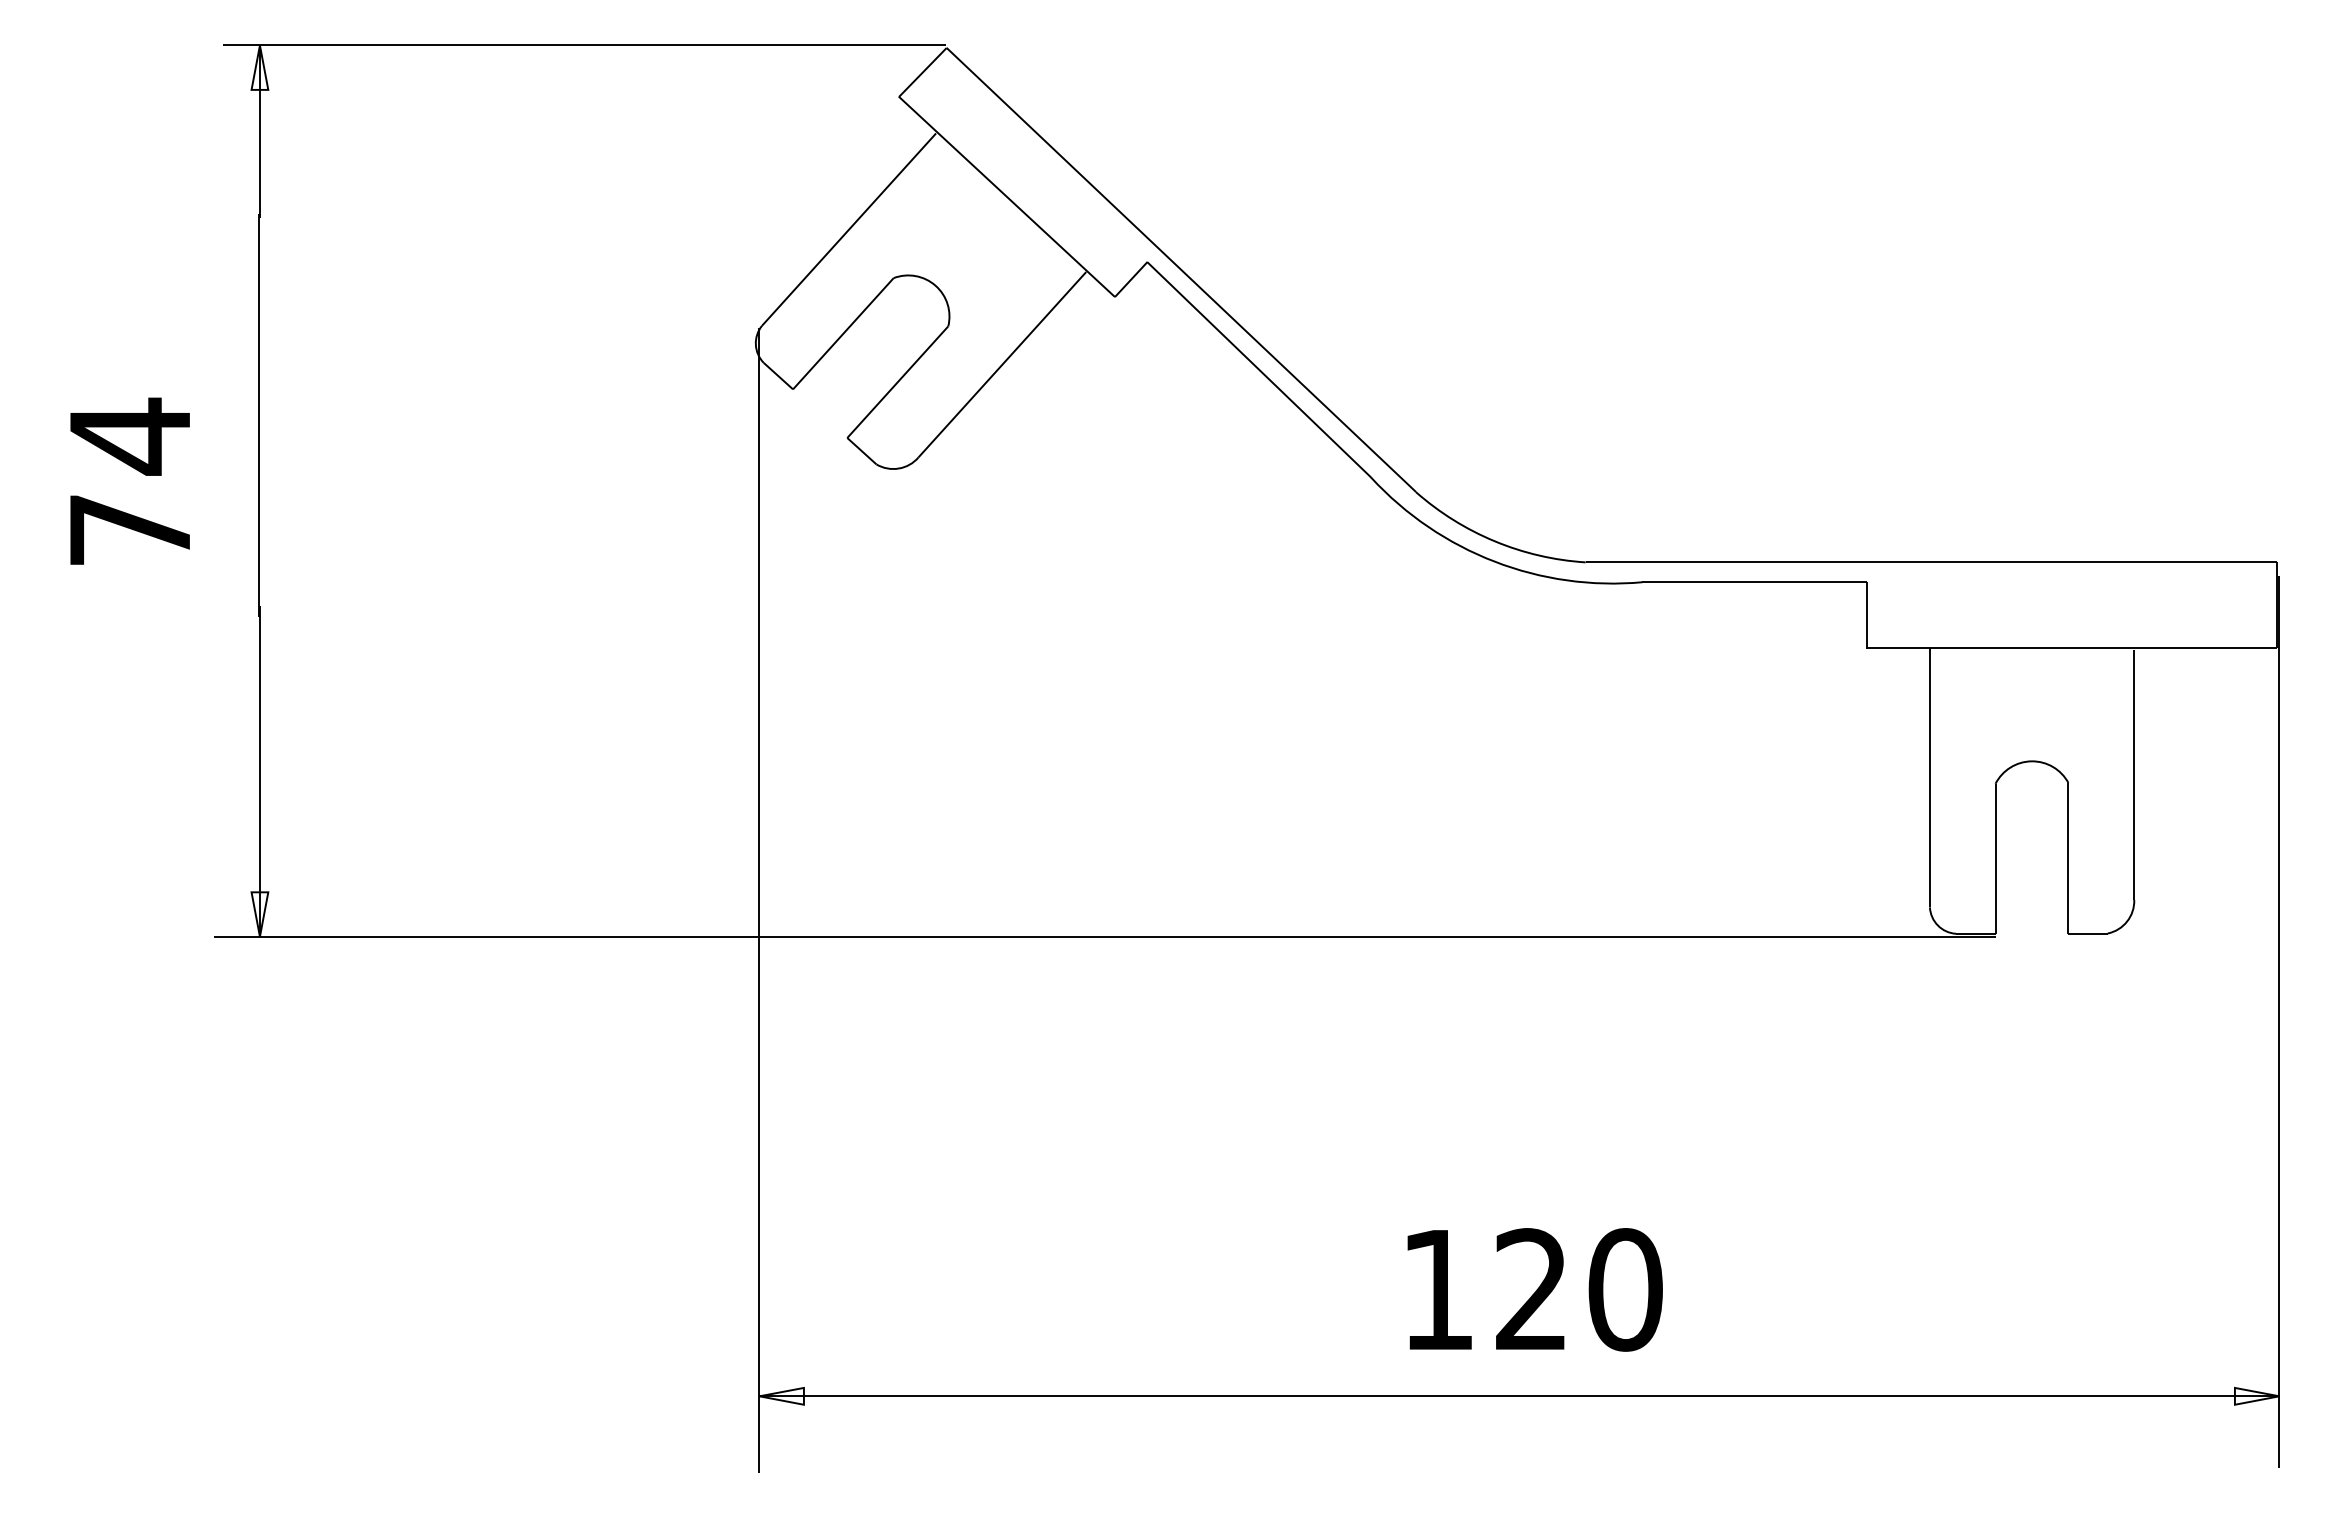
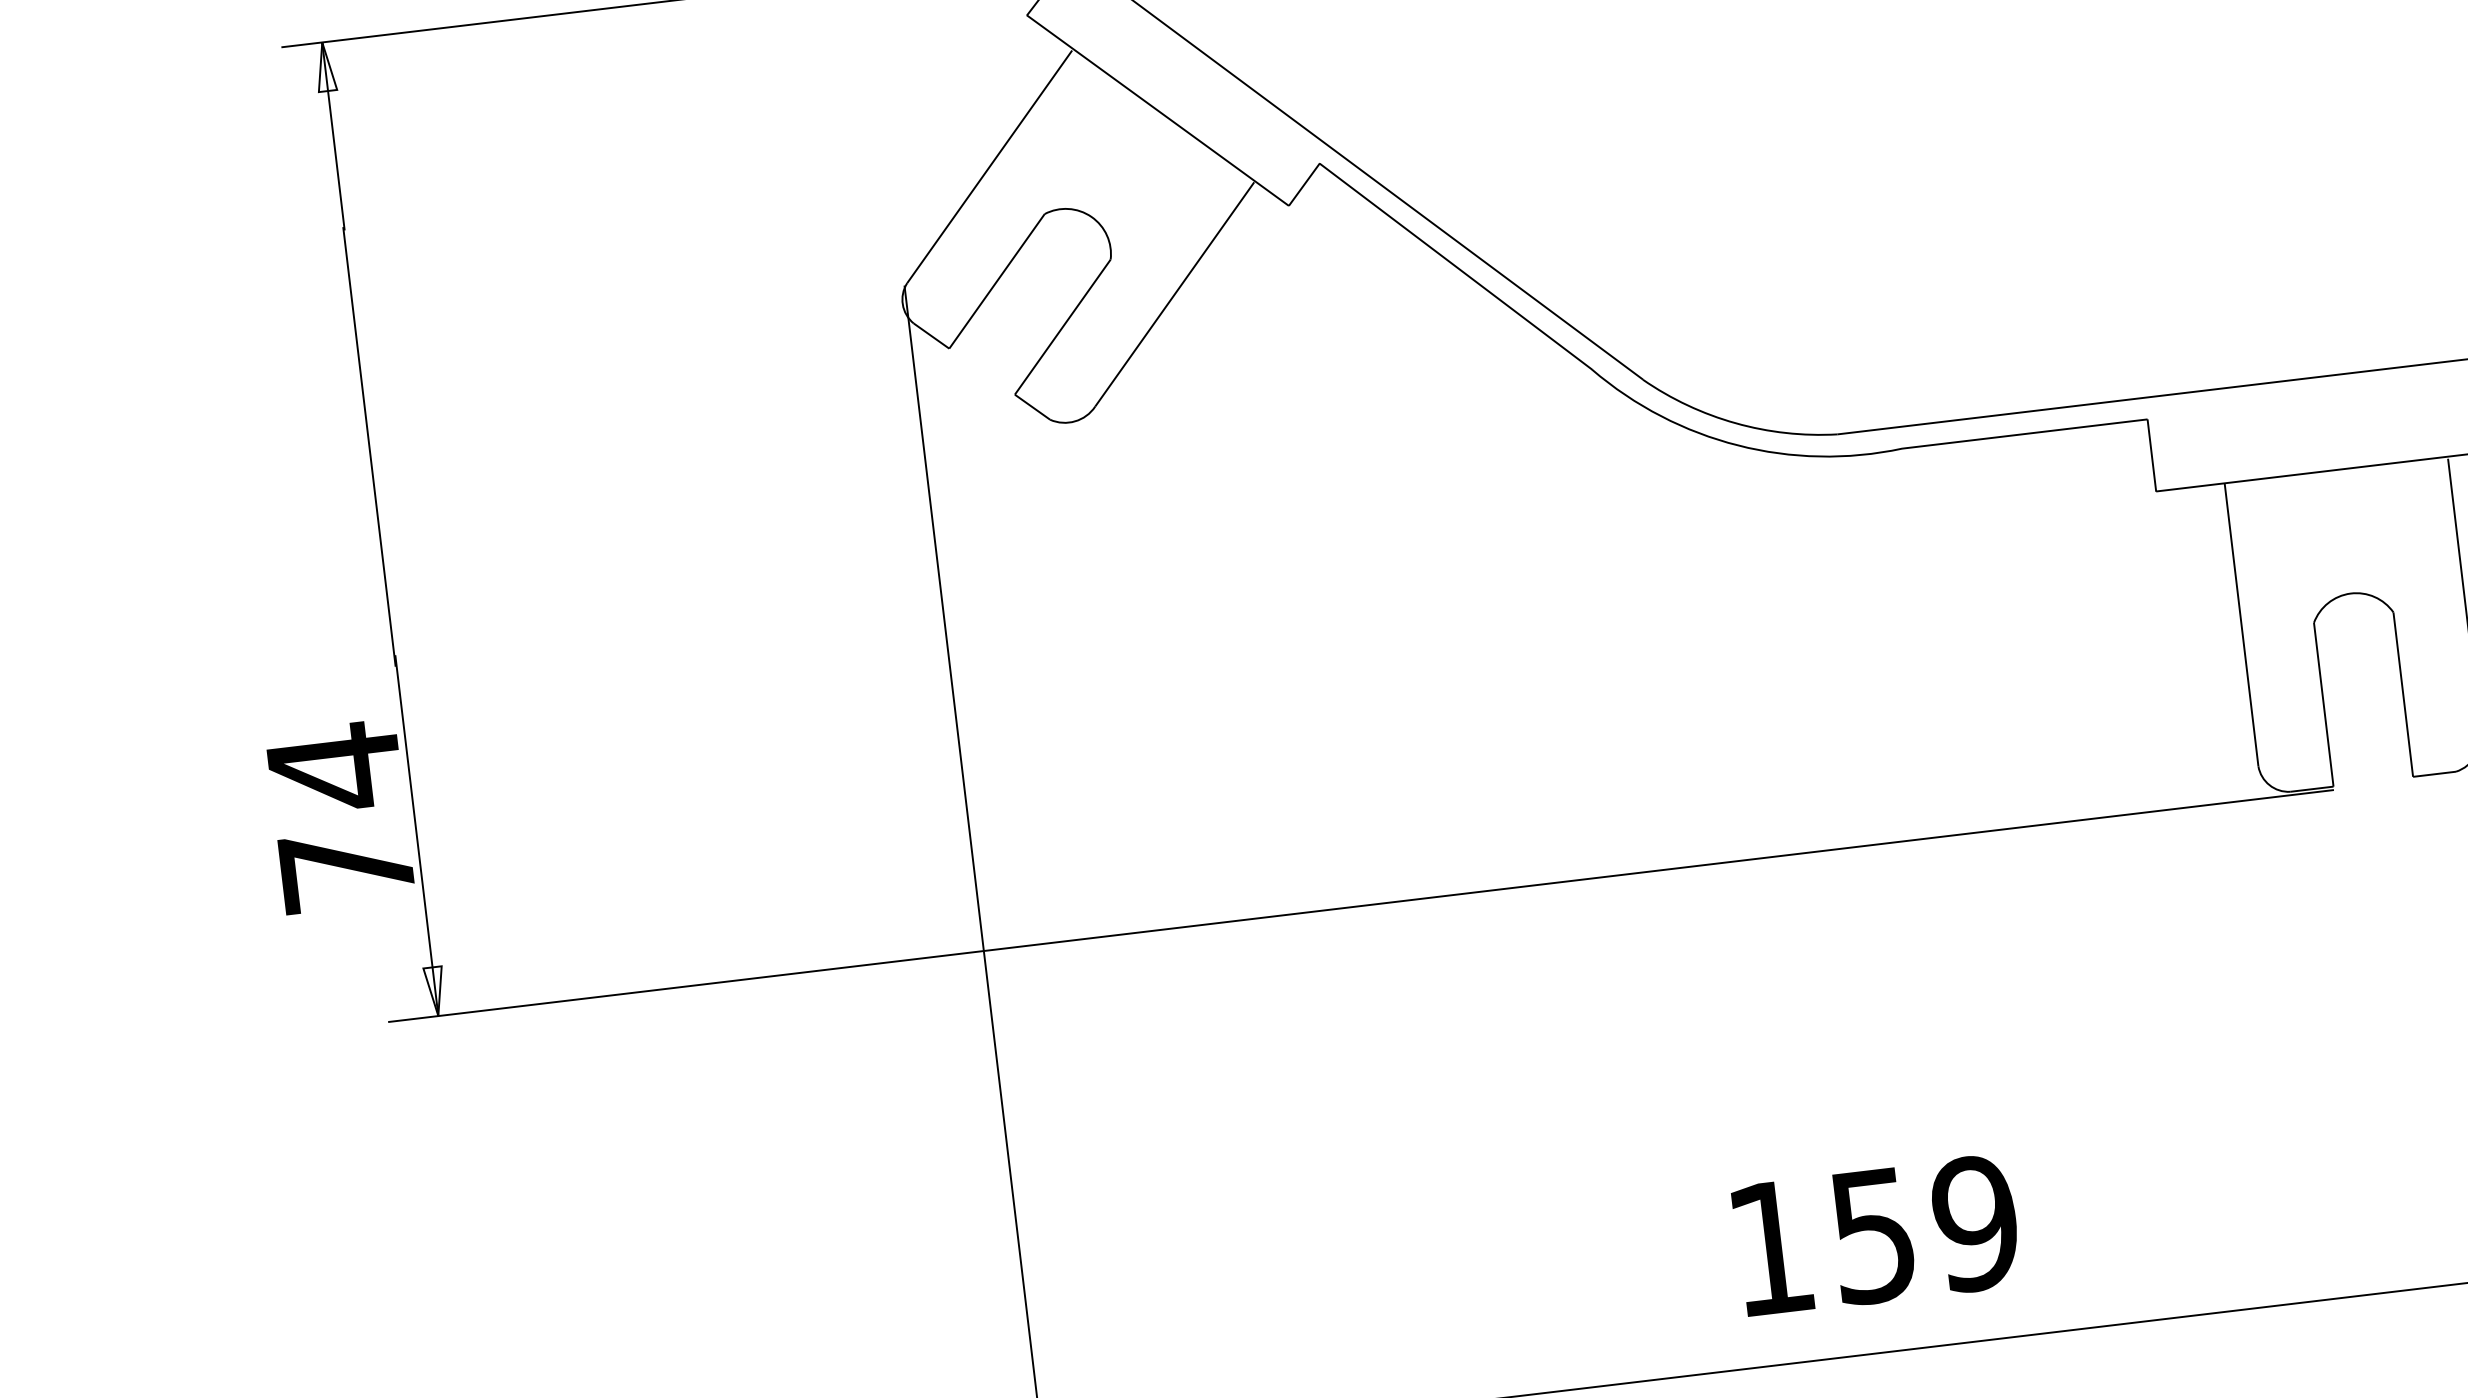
text: (129, 480) -> (339, 815), moved
text: (1579, 1289) -> (1925, 1229), 120 -> 159

